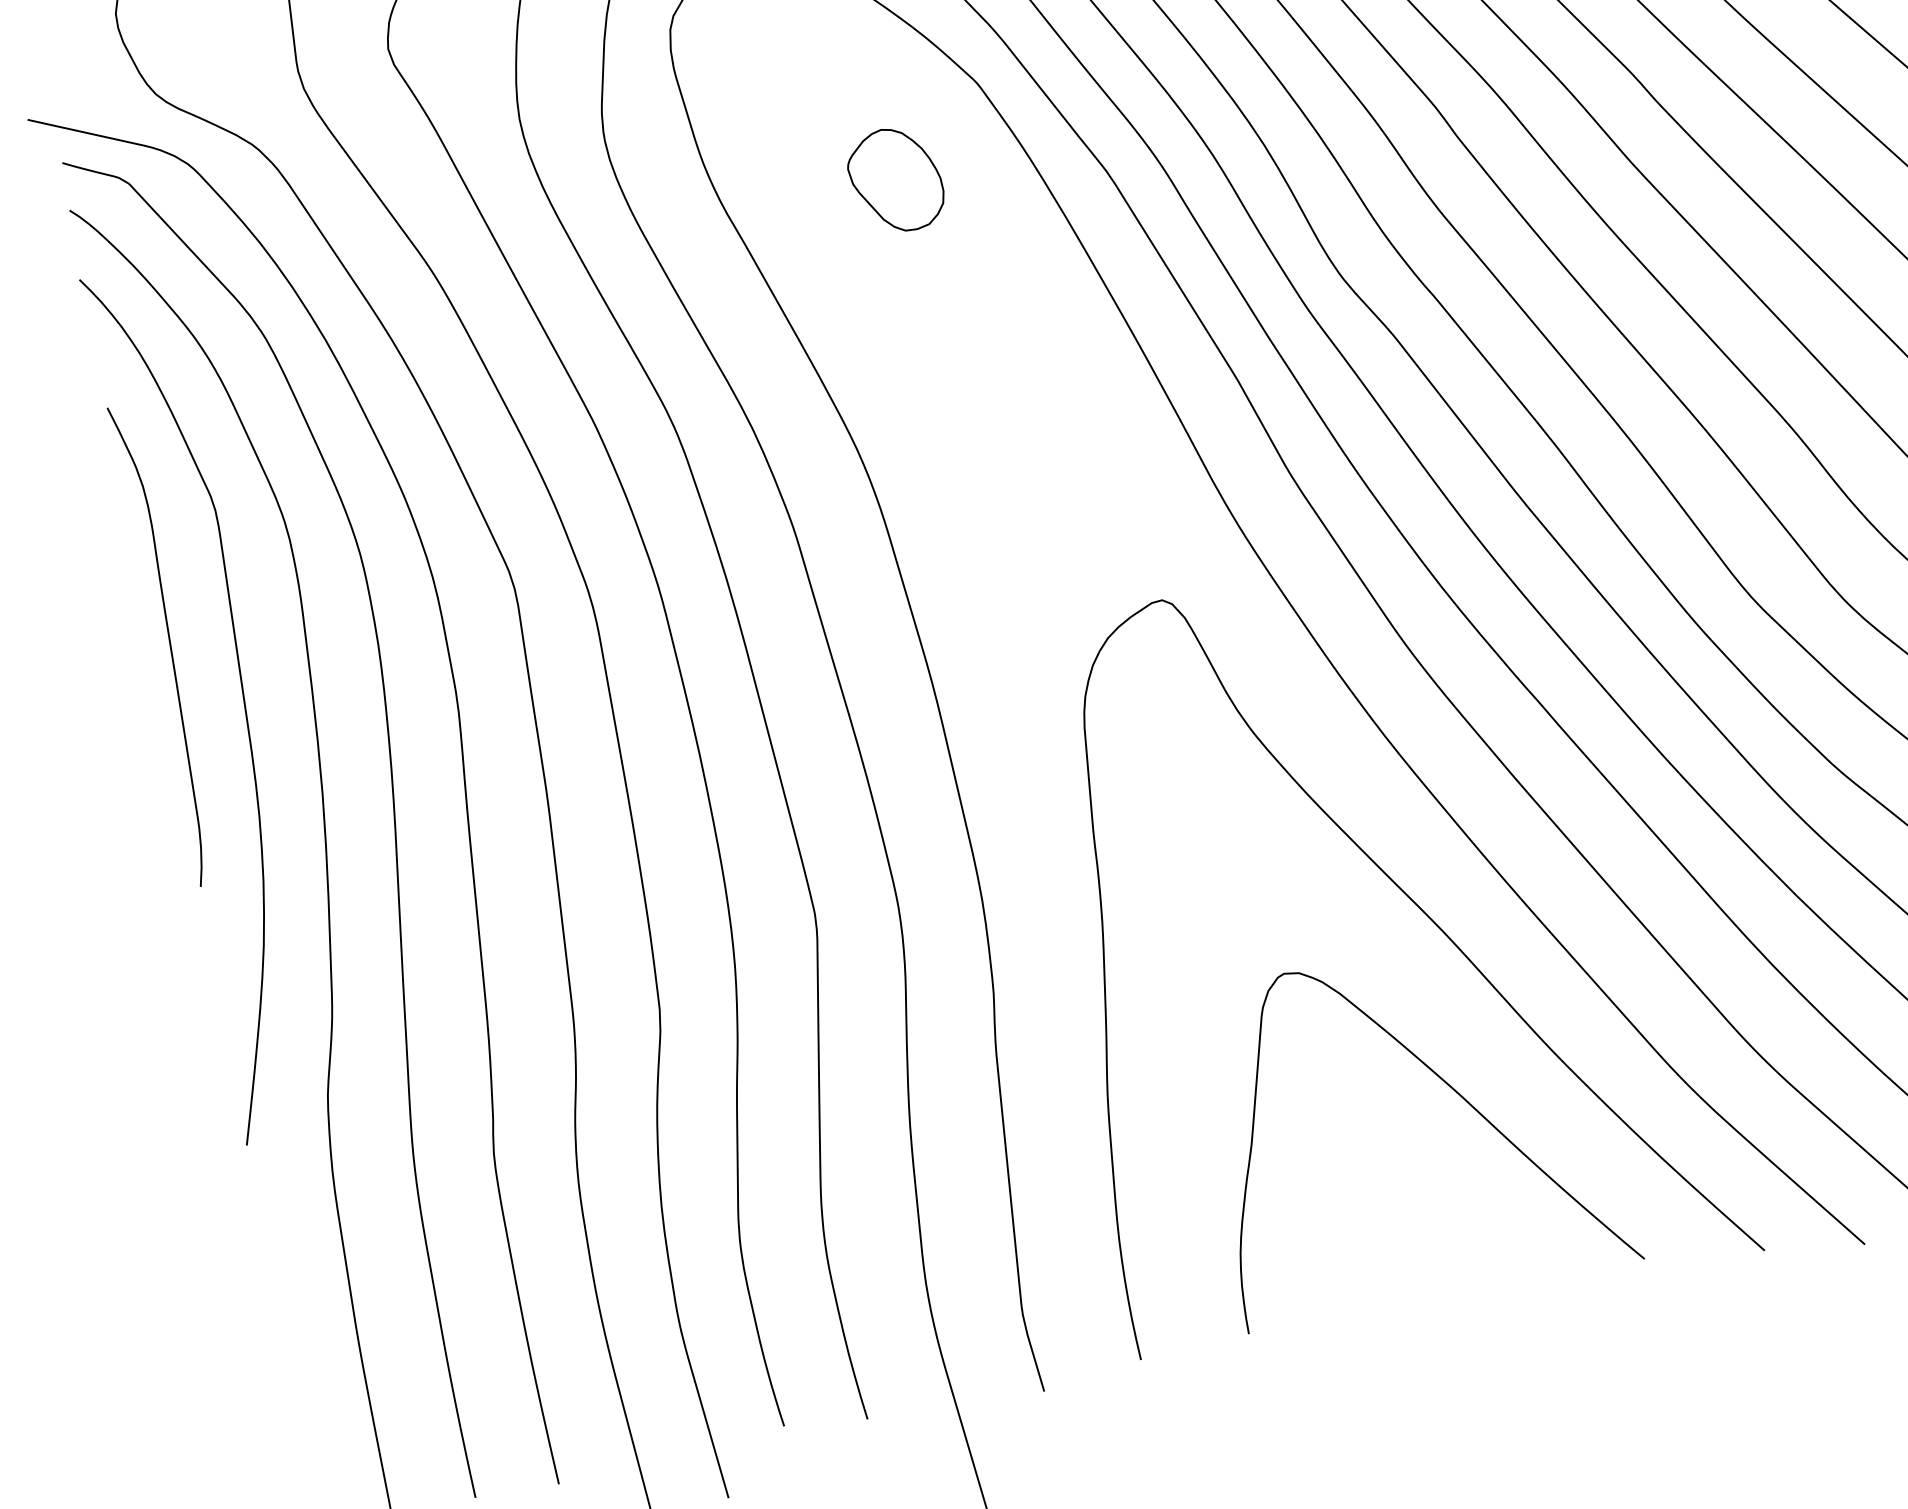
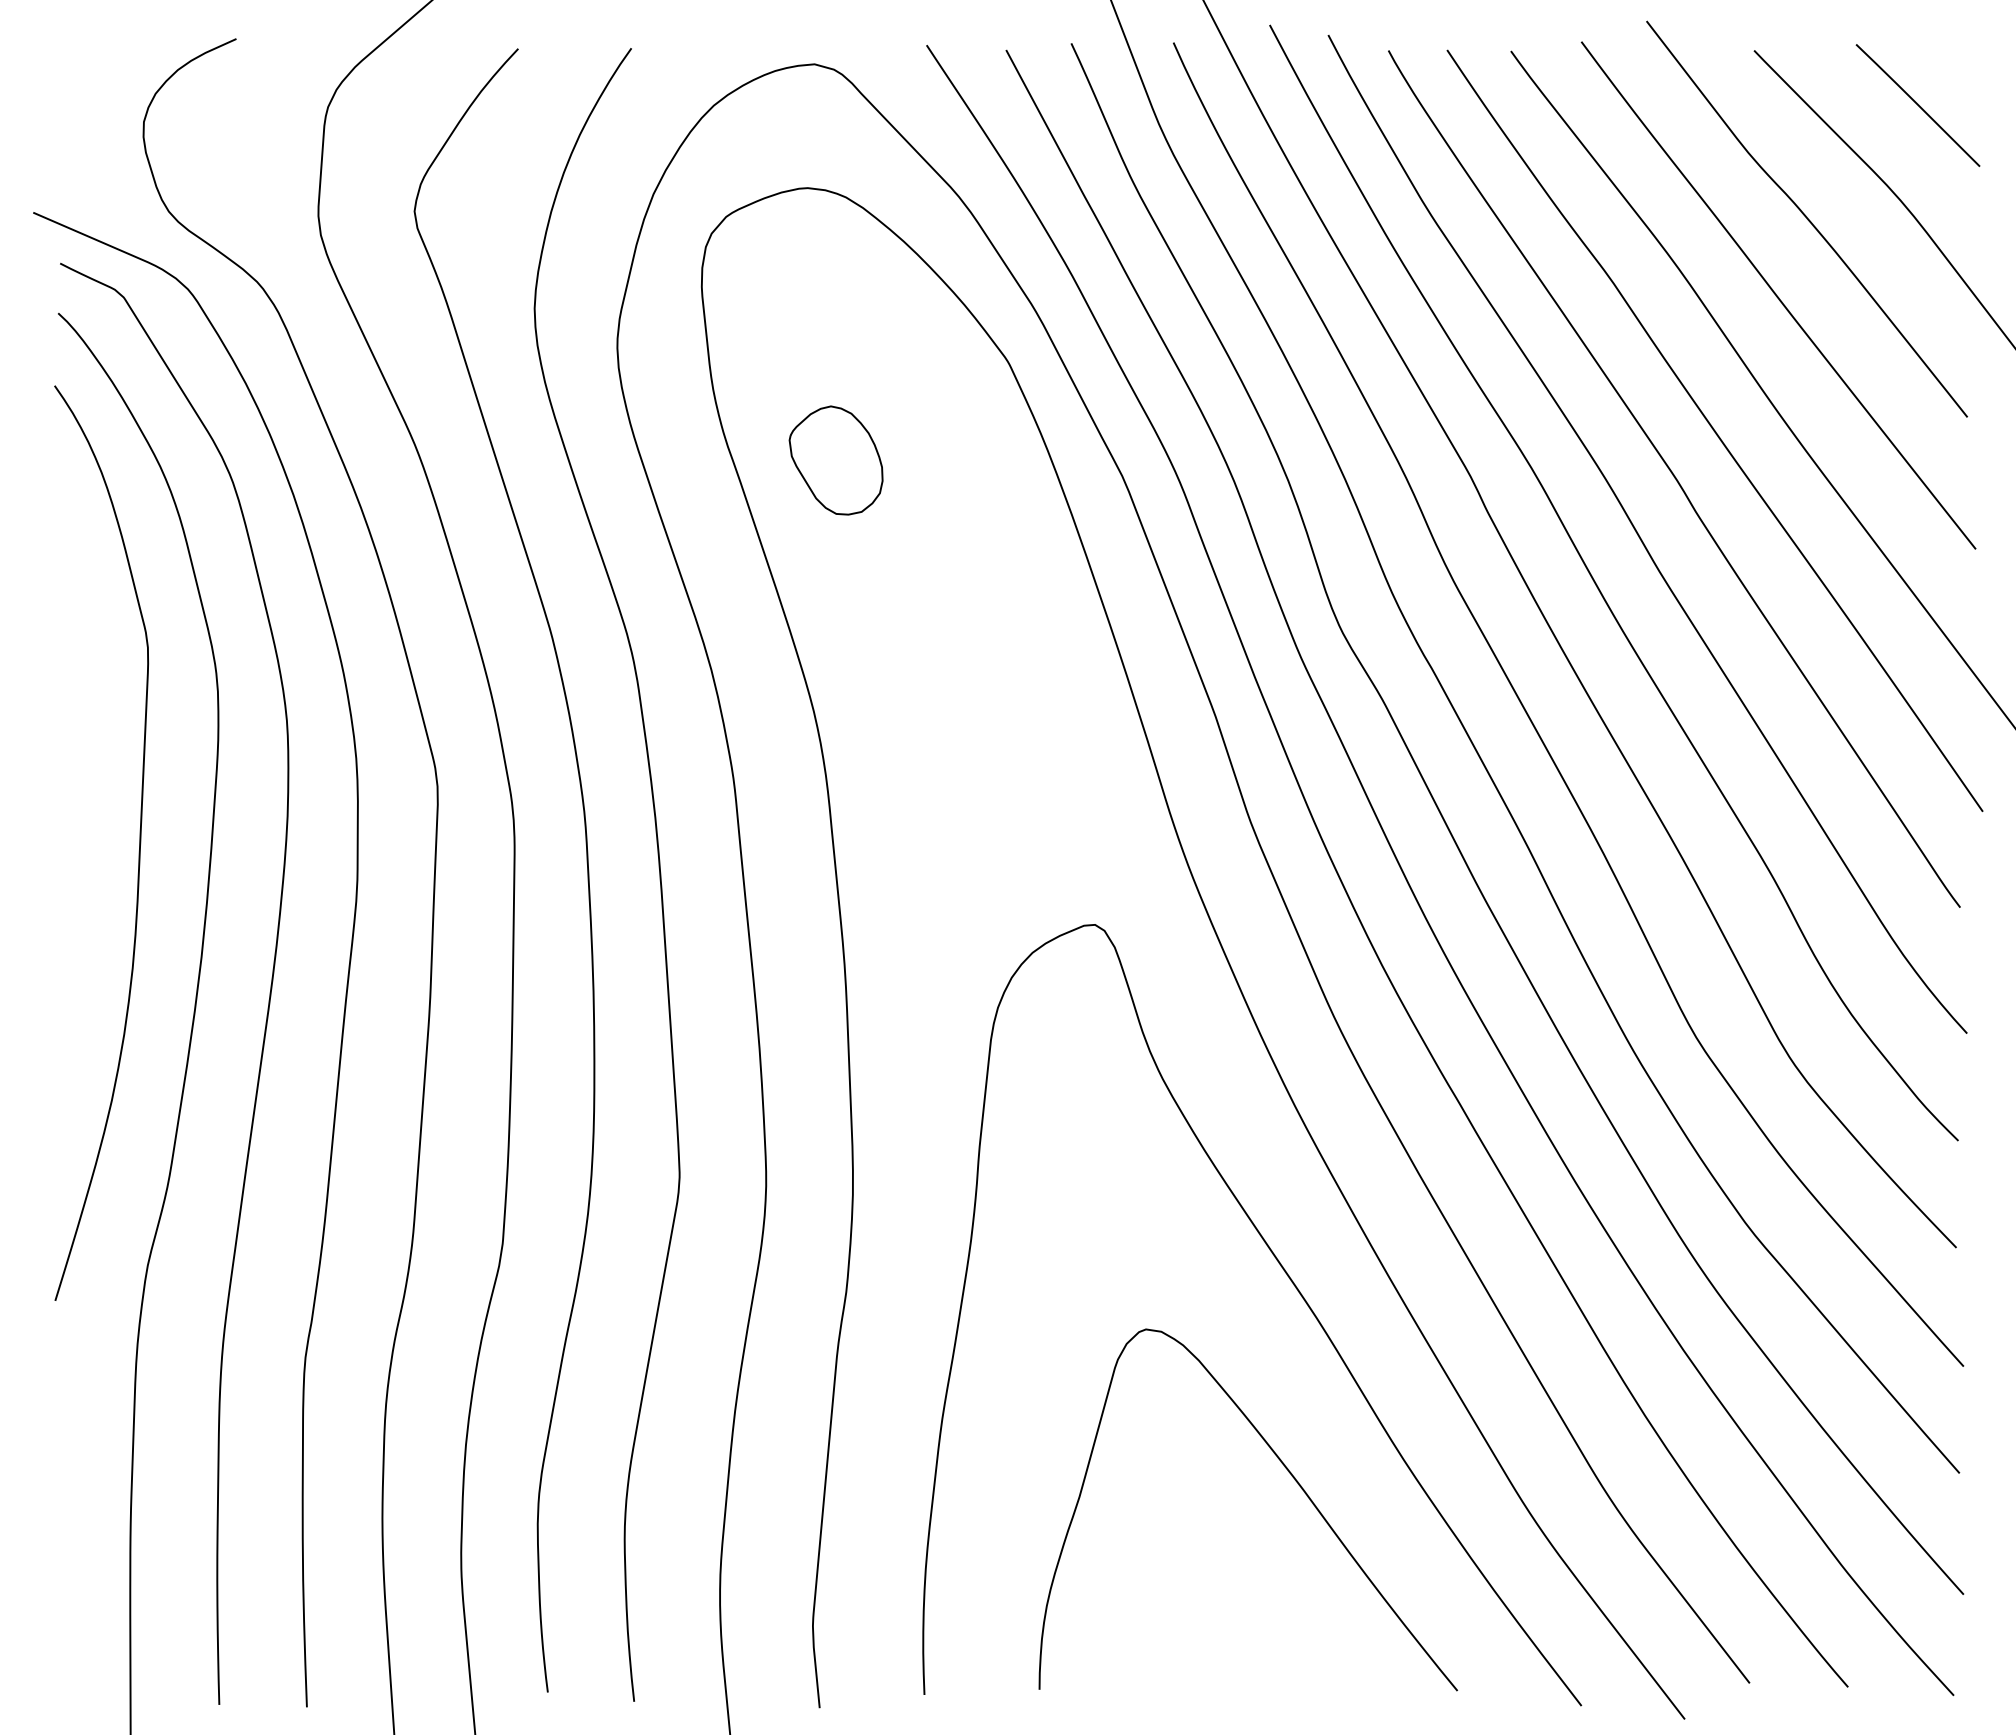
part: (895, 180) -> (835, 460), moved
curve: (169, 643) -> (74, 774), removed

